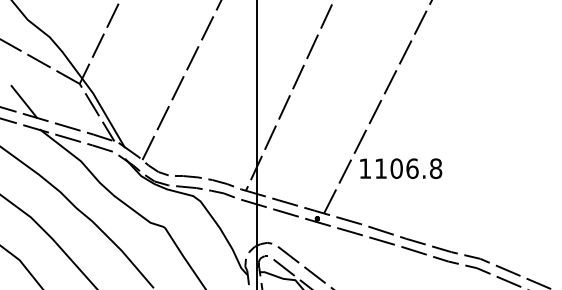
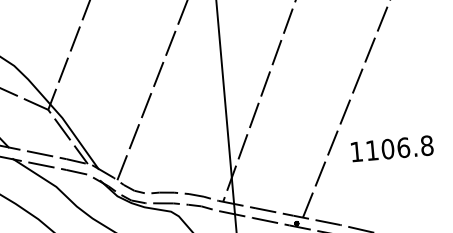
text: (401, 168) -> (392, 148), moved

